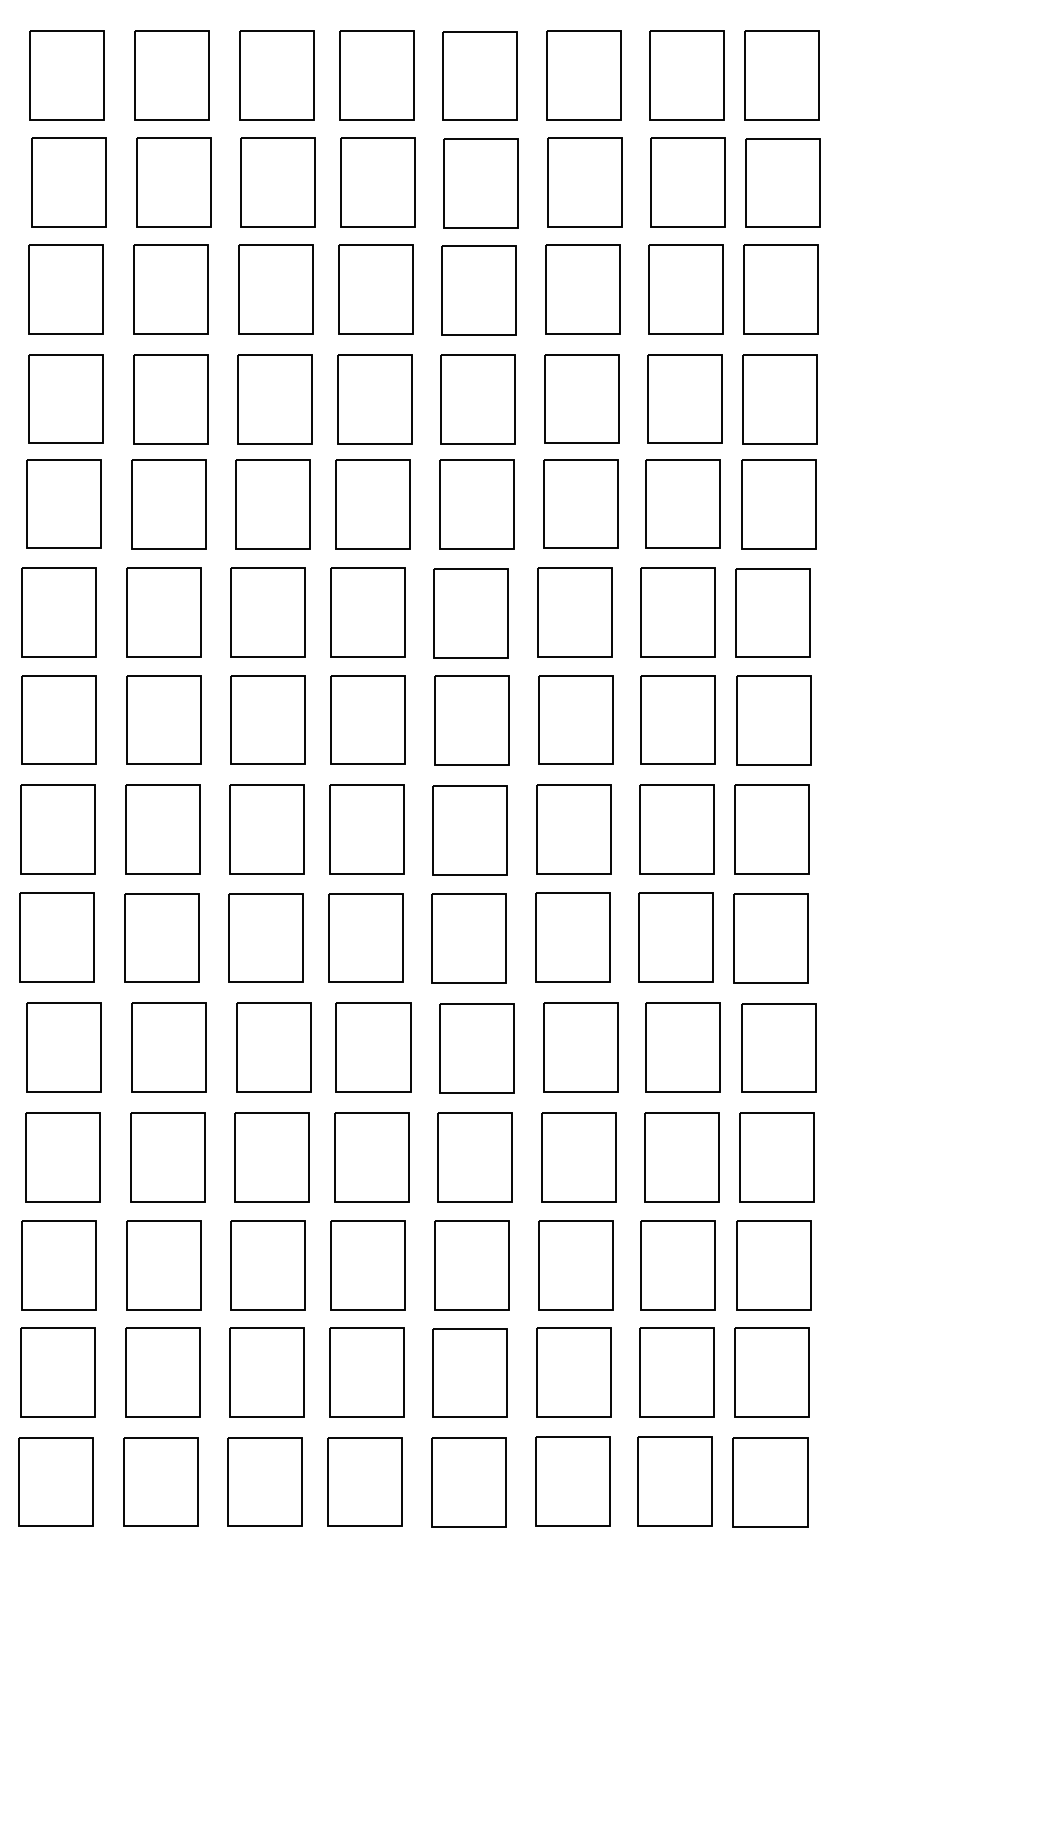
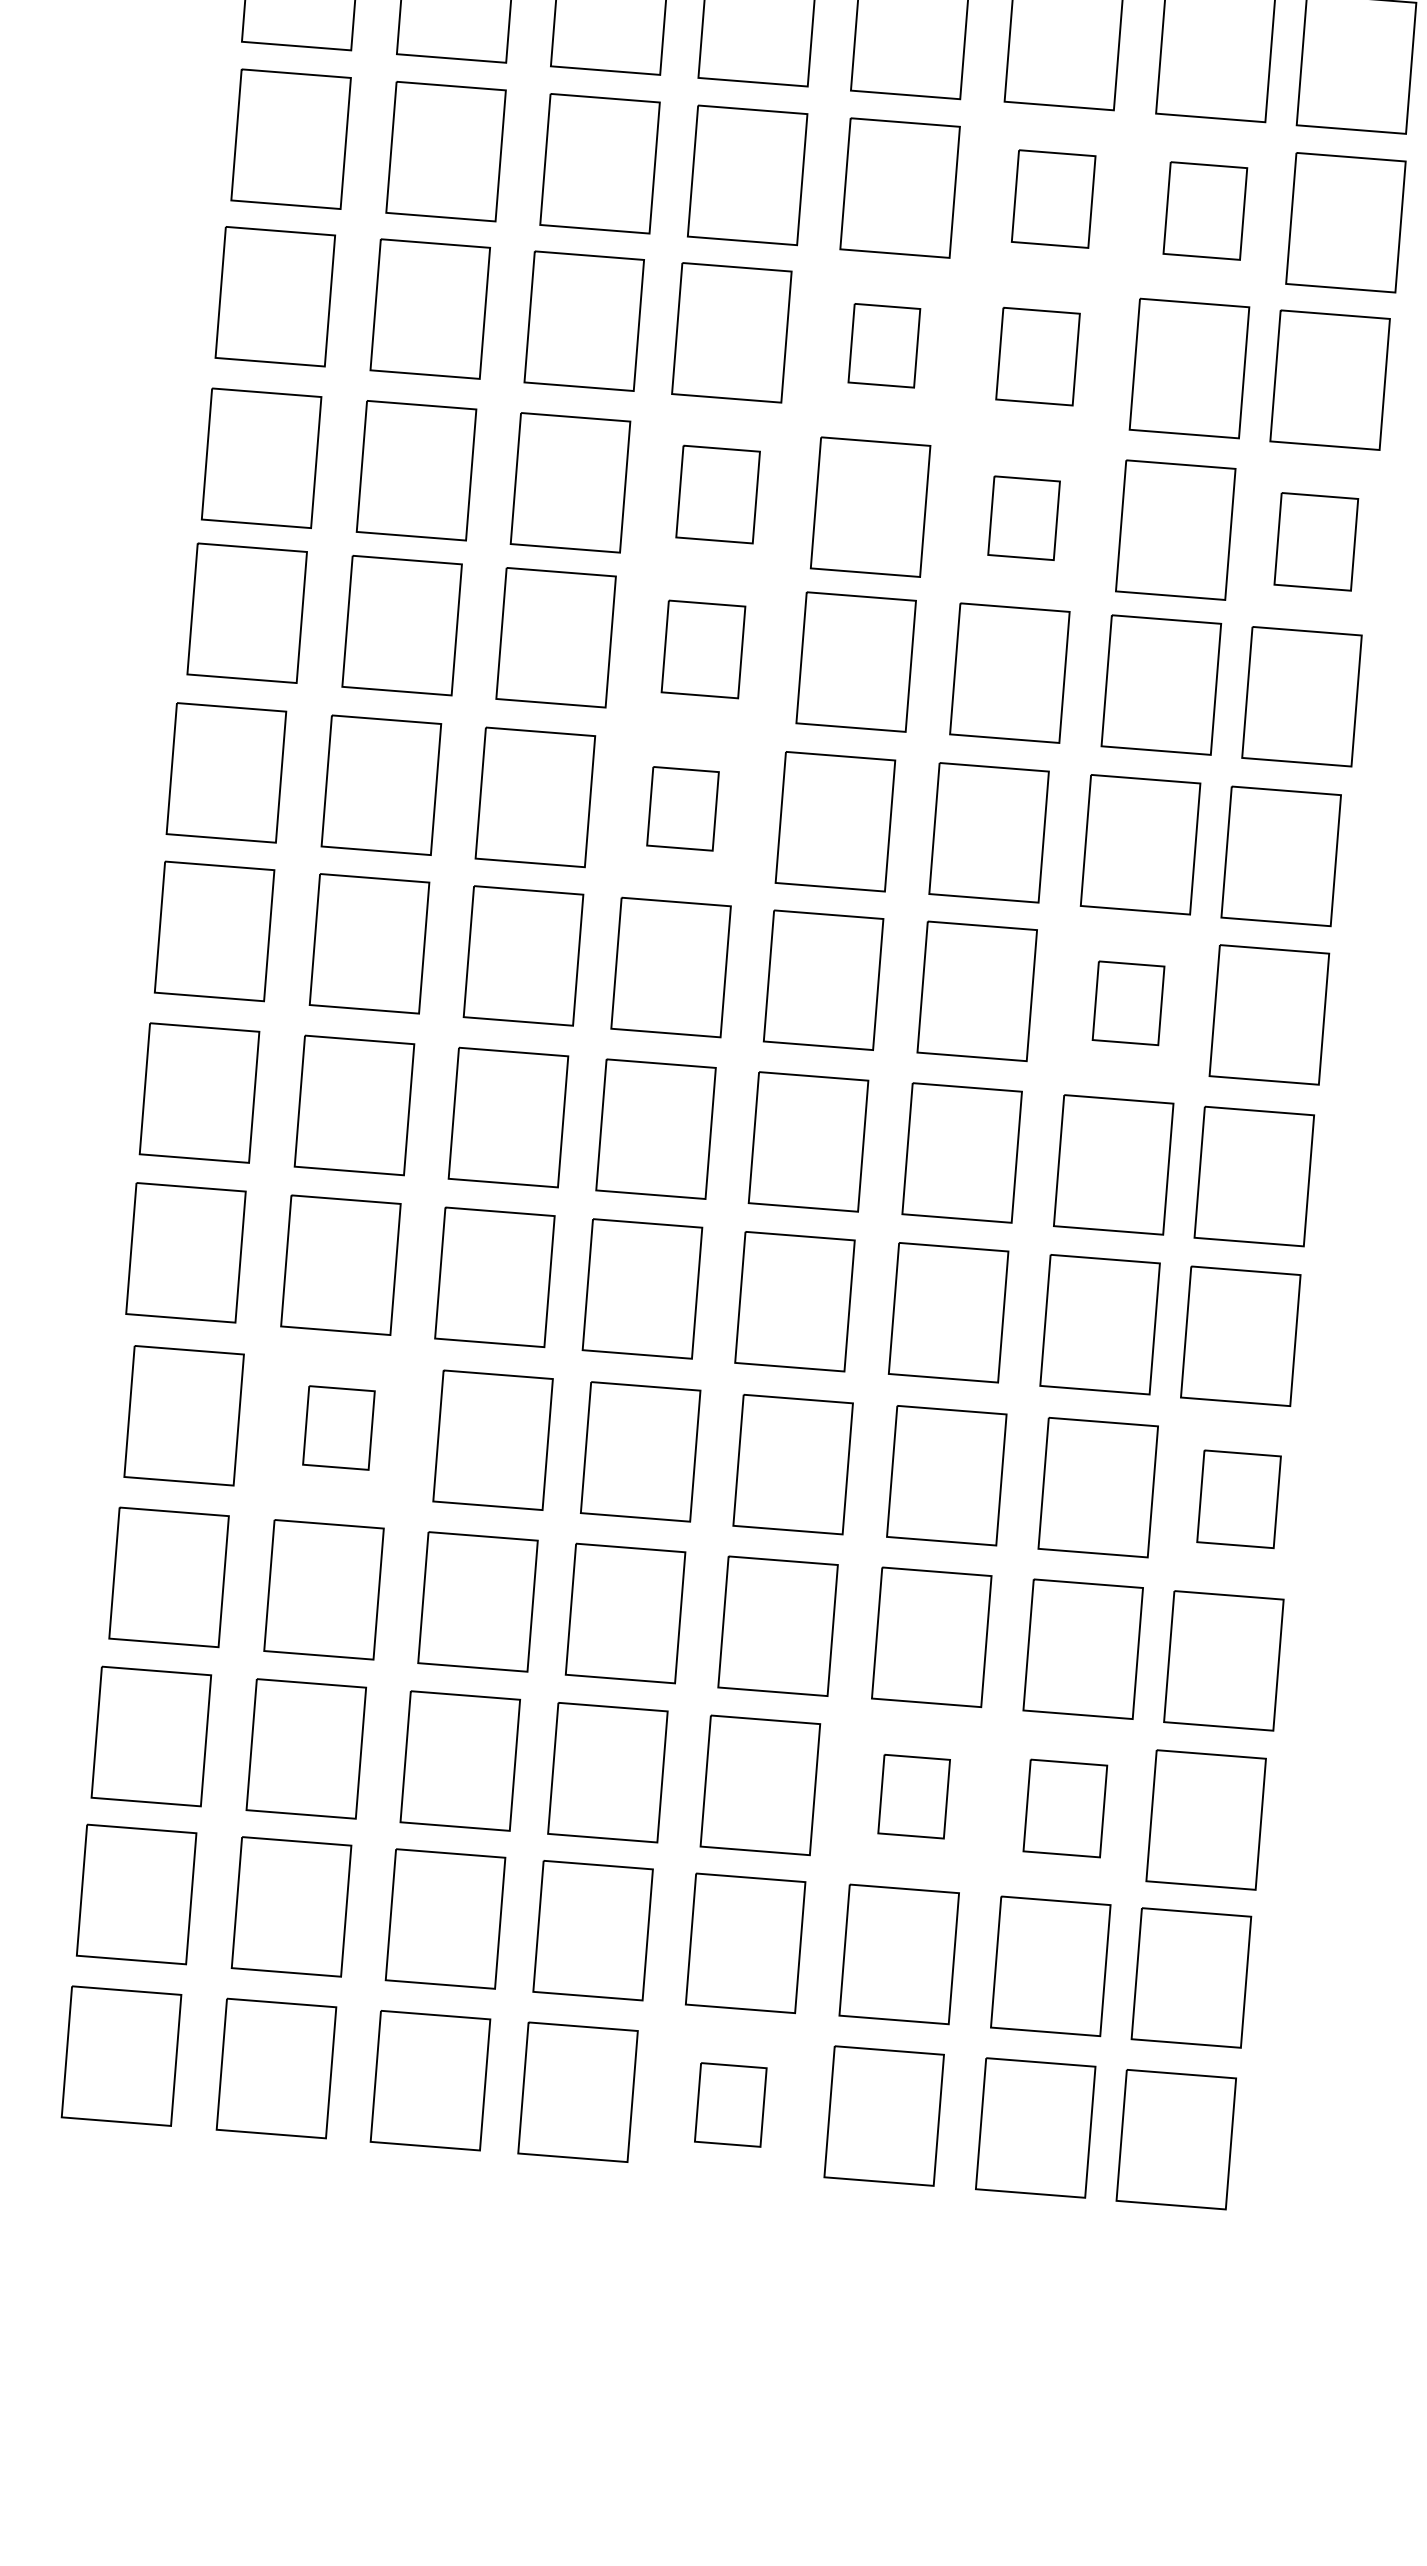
part: (584, 182) -> (1052, 198), size x0.7
part: (687, 182) -> (1204, 210), size x0.7
part: (582, 289) -> (1037, 356), size x0.7
part: (478, 290) -> (883, 346), size x0.6
part: (581, 398) -> (1023, 517), size x0.6
part: (374, 399) -> (717, 494), size x0.7
part: (779, 399) -> (1315, 541), size x0.7
part: (372, 504) -> (702, 649), size x0.7
part: (367, 612) -> (682, 808), size x0.6
part: (677, 719) -> (1127, 1002), size x0.6
part: (168, 1047) -> (338, 1427), size x0.6
part: (778, 1047) -> (1238, 1498), size x0.7
part: (575, 1265) -> (913, 1796), size x0.6
part: (677, 1265) -> (1064, 1808), size x0.7
part: (468, 1482) -> (730, 2104), size x0.6

